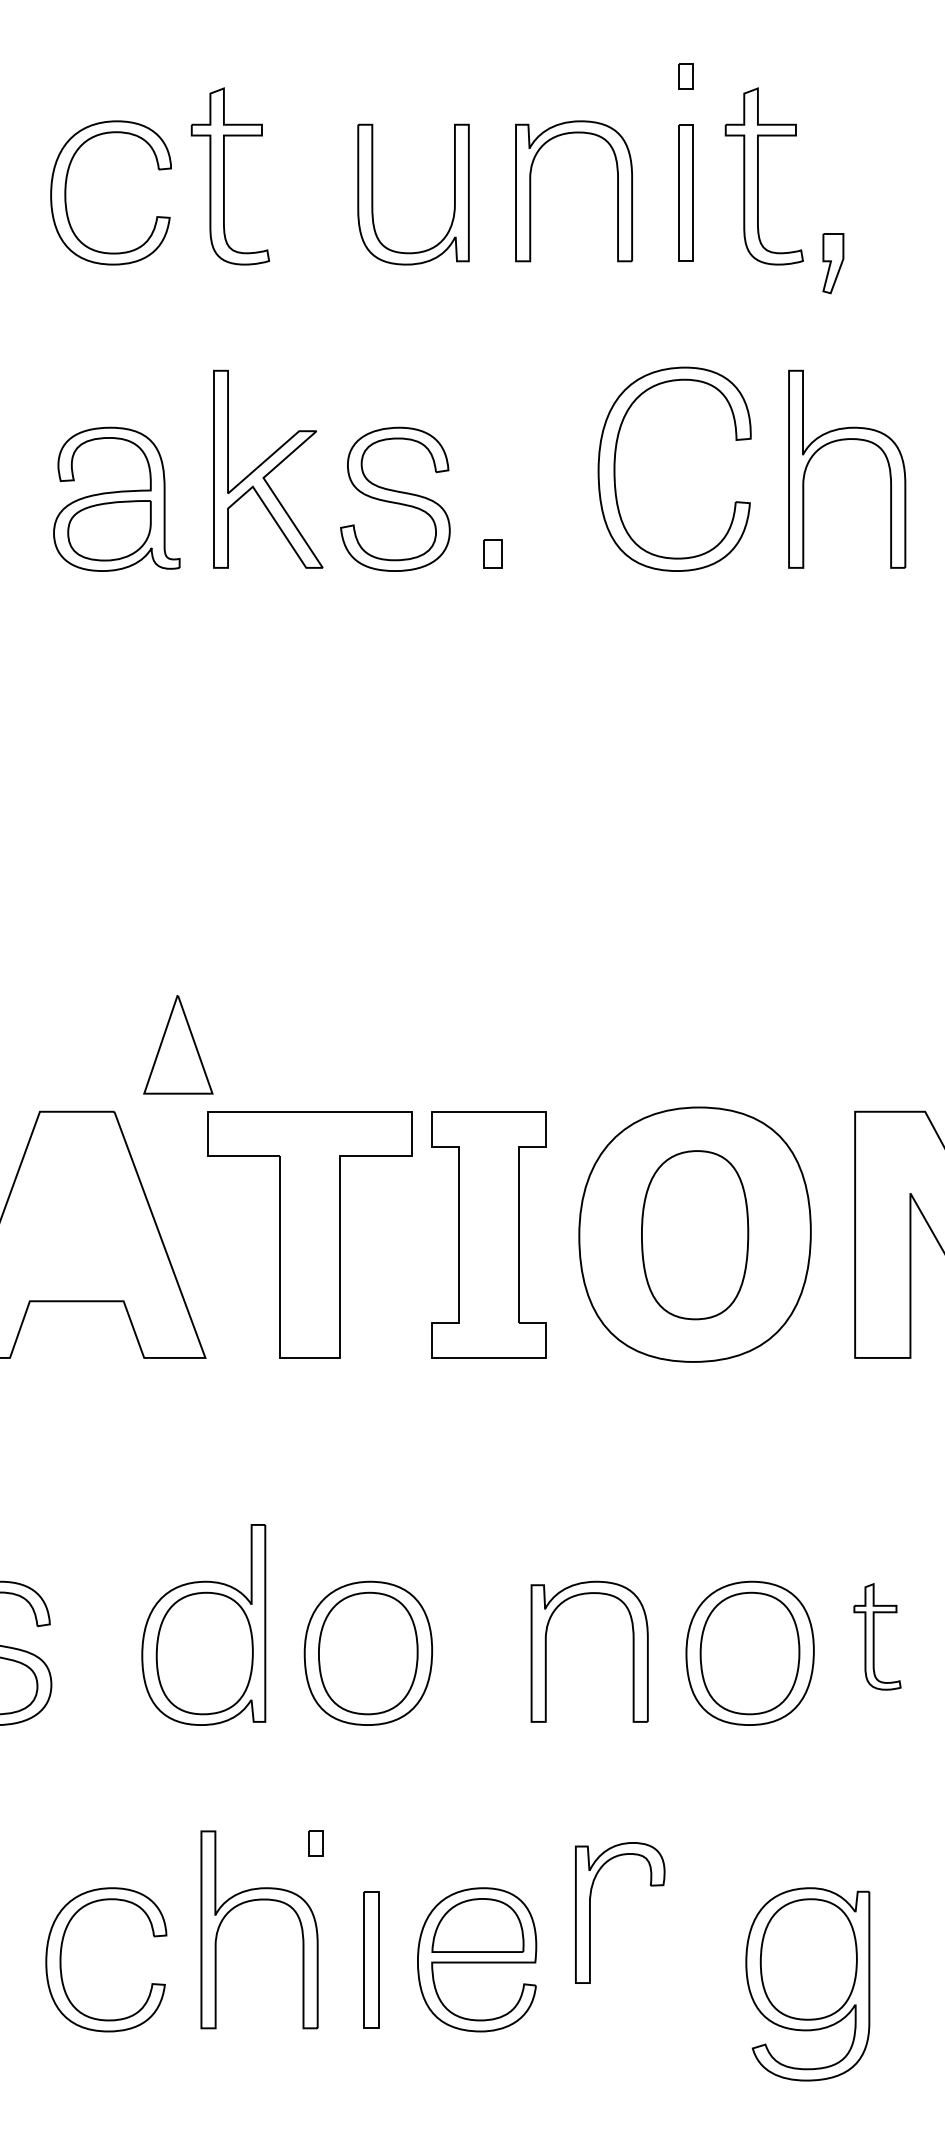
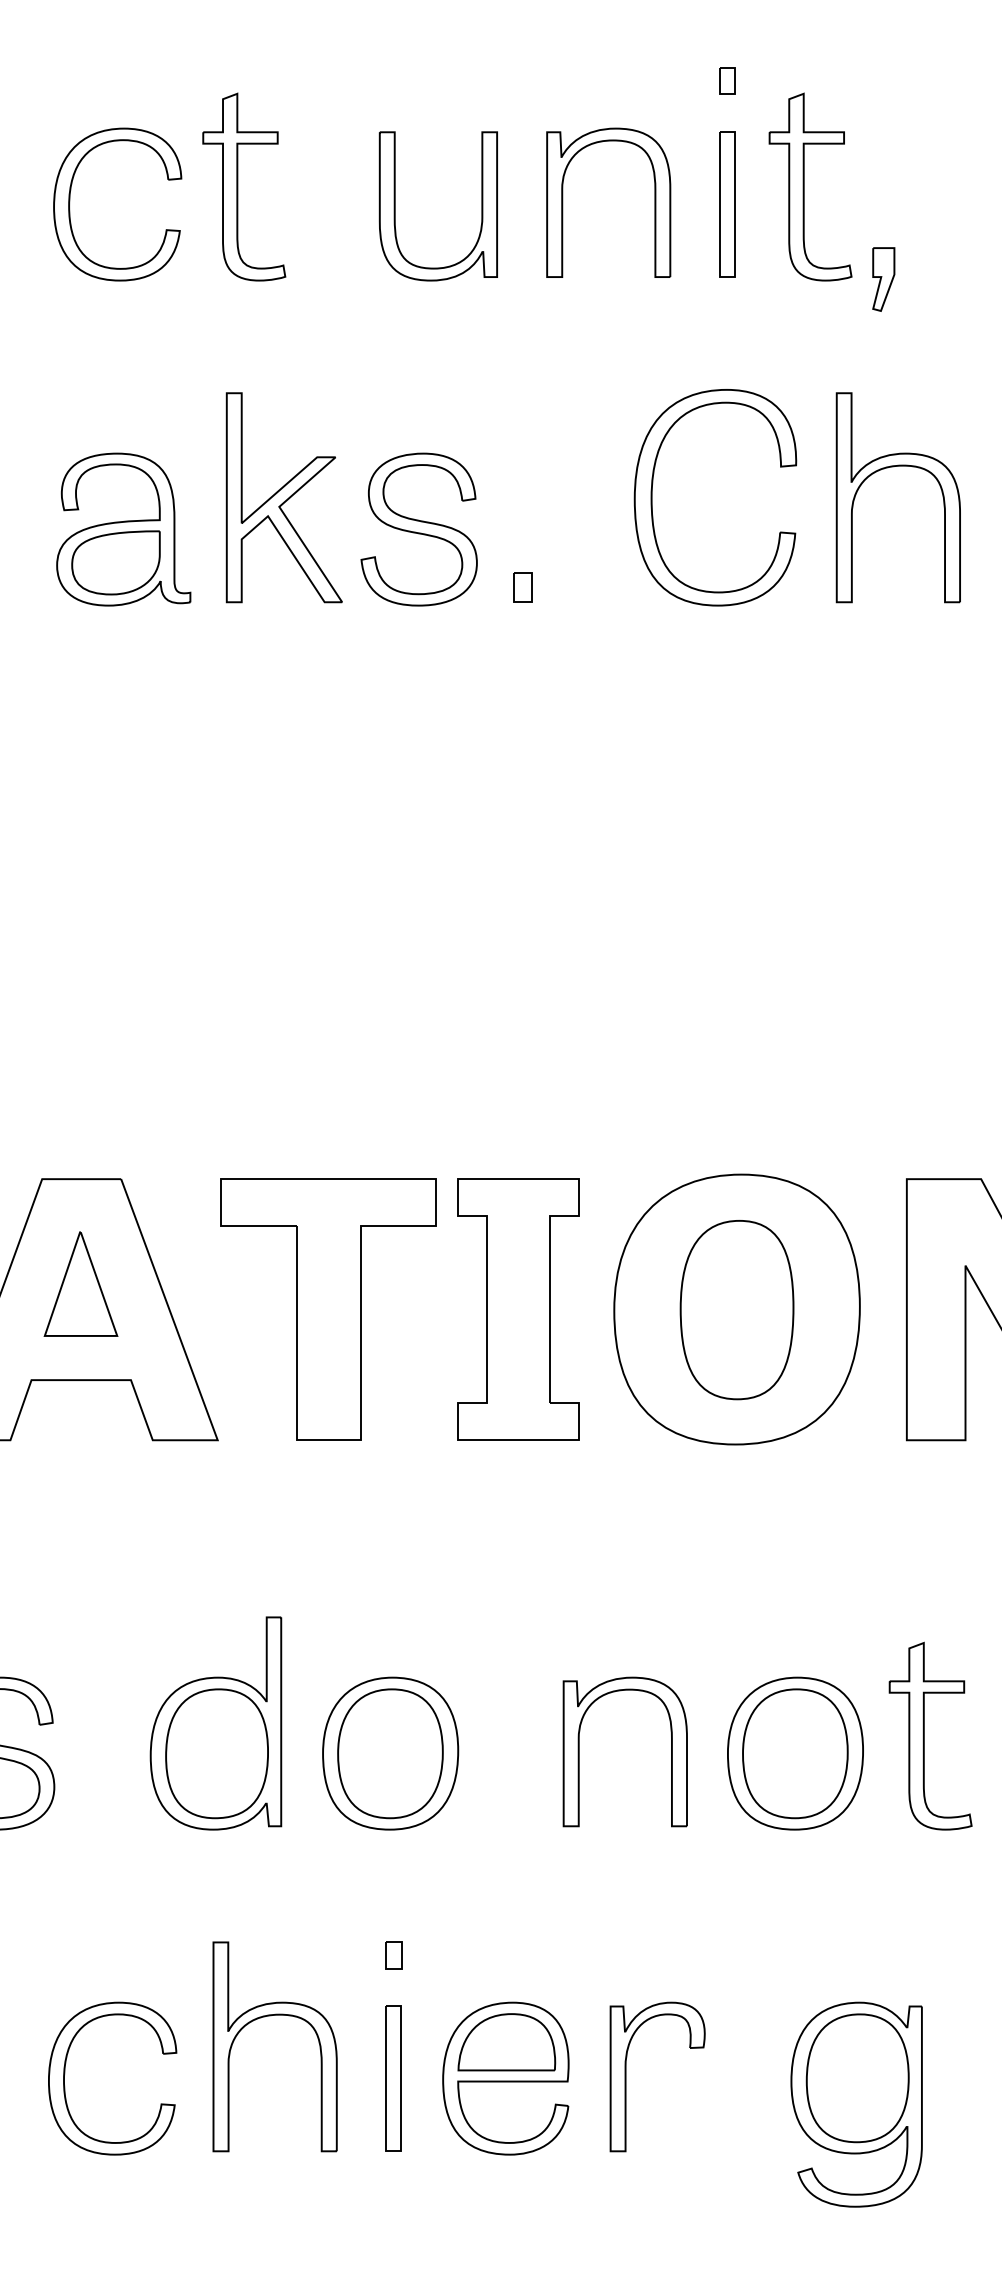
part: (177, 1044) -> (80, 1283), moved
part: (877, 1636) -> (930, 1735), size x1.67
part: (315, 1843) -> (393, 1955), moved
part: (590, 1912) -> (626, 2076), moved

